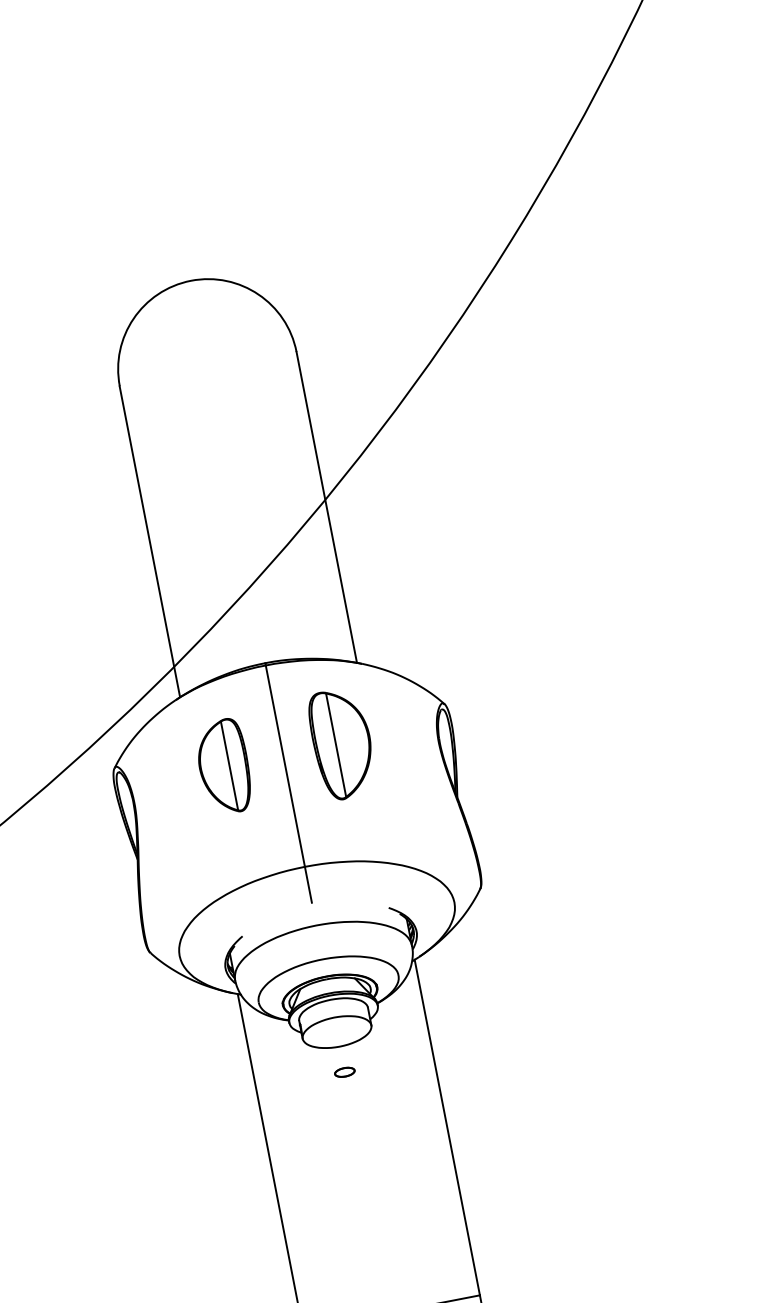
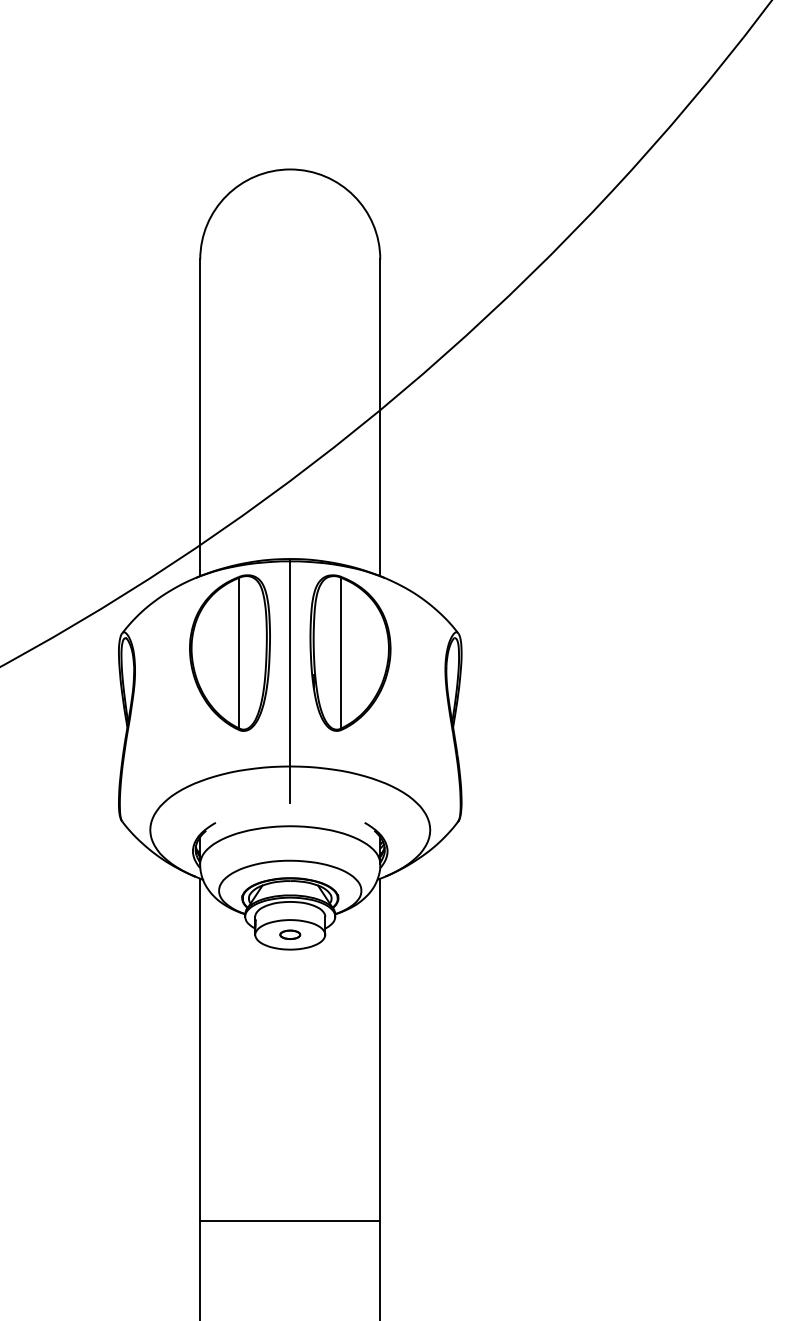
part: (342, 743) -> (350, 652), size x1.43
part: (223, 766) -> (229, 652), size x1.67
part: (345, 1071) -> (290, 934), moved

